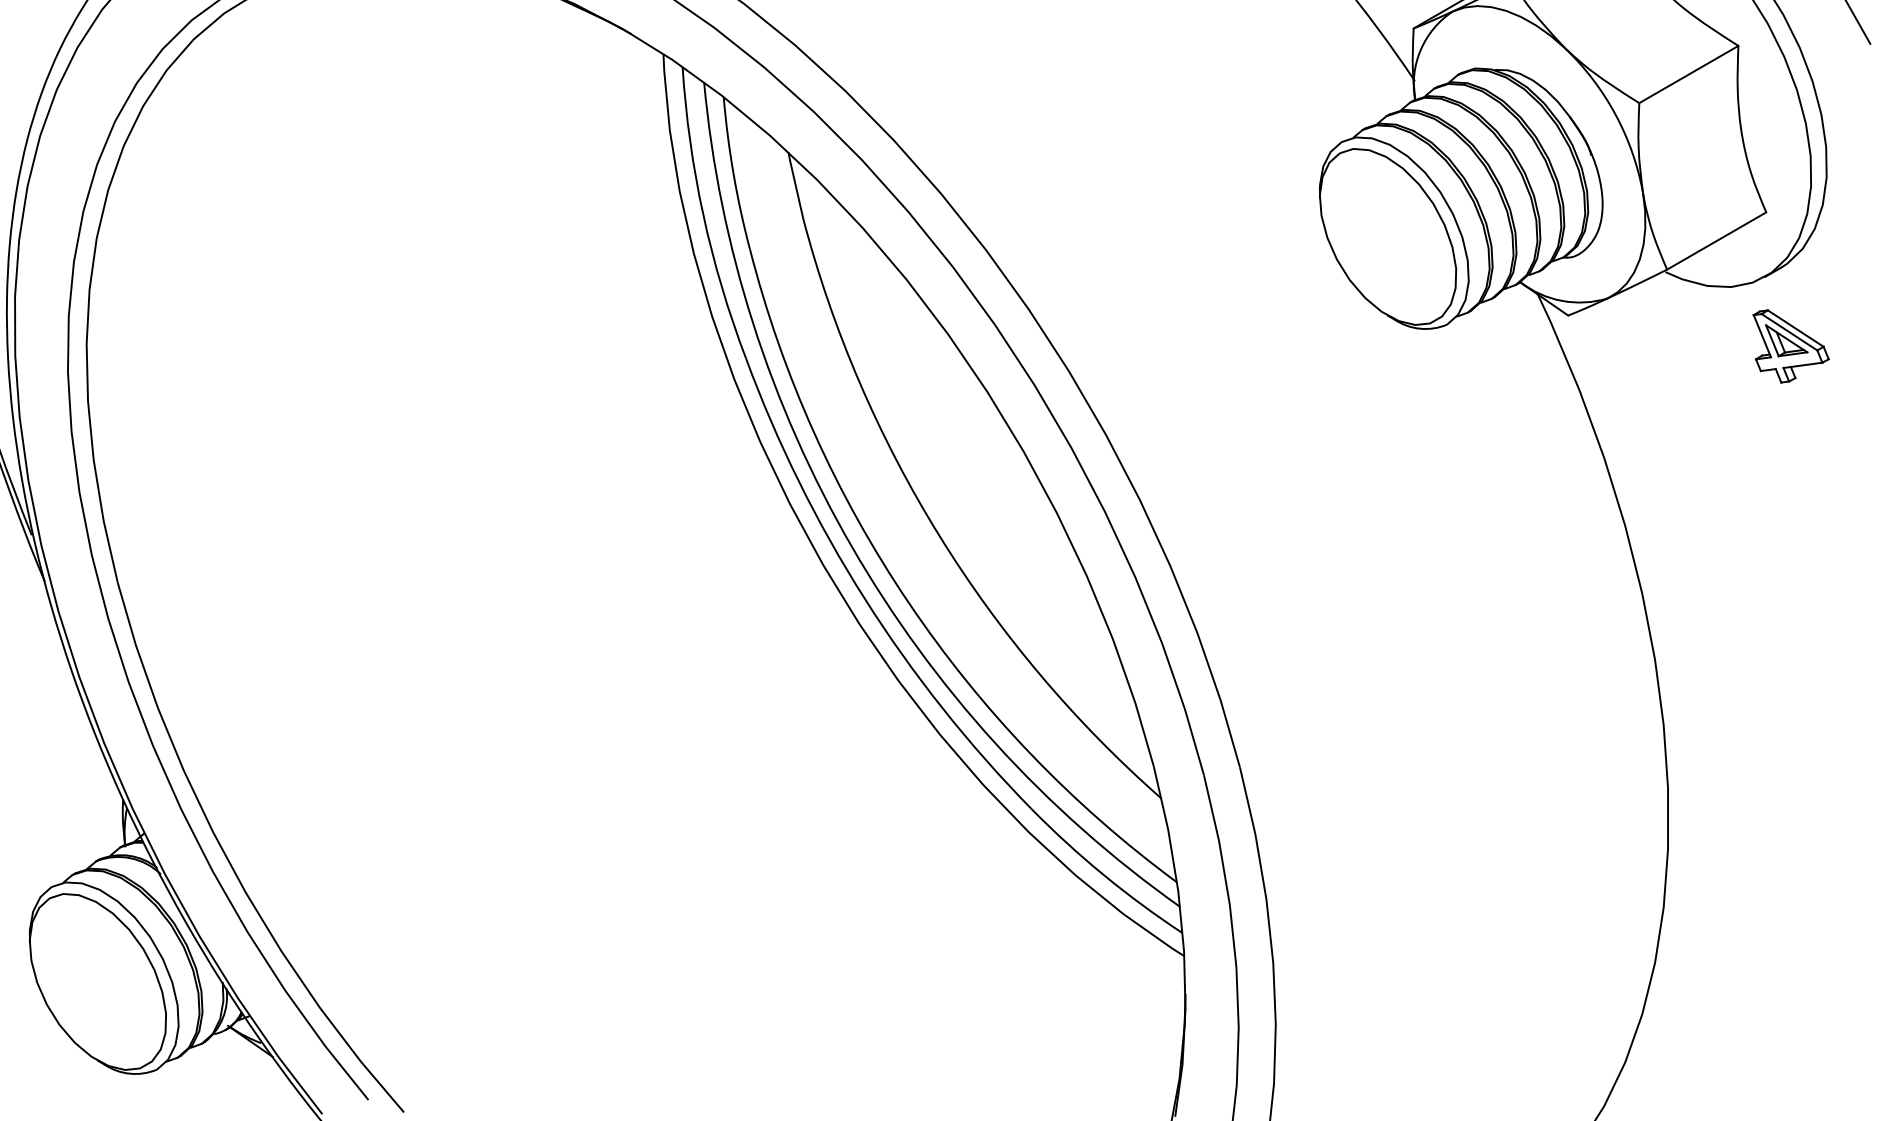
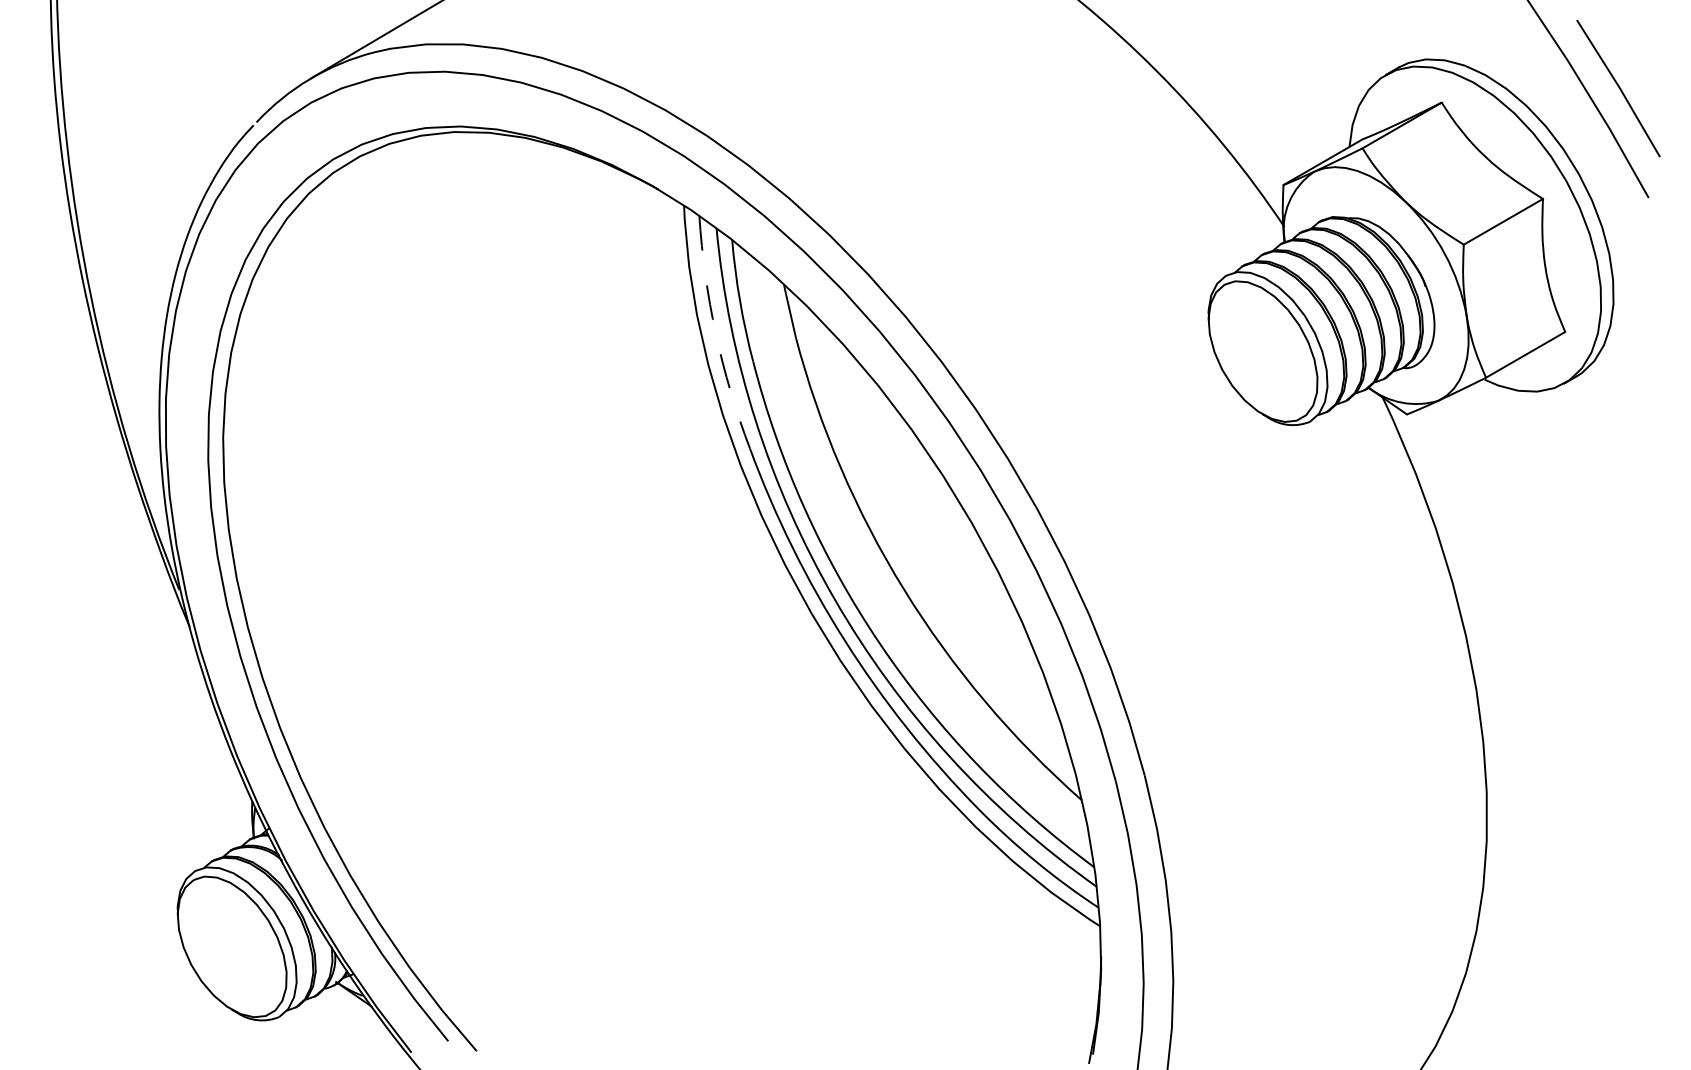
arc: (702, 215) -> (715, 334), solid -> dashed
part: (1791, 345) -> (1585, 438), removed

